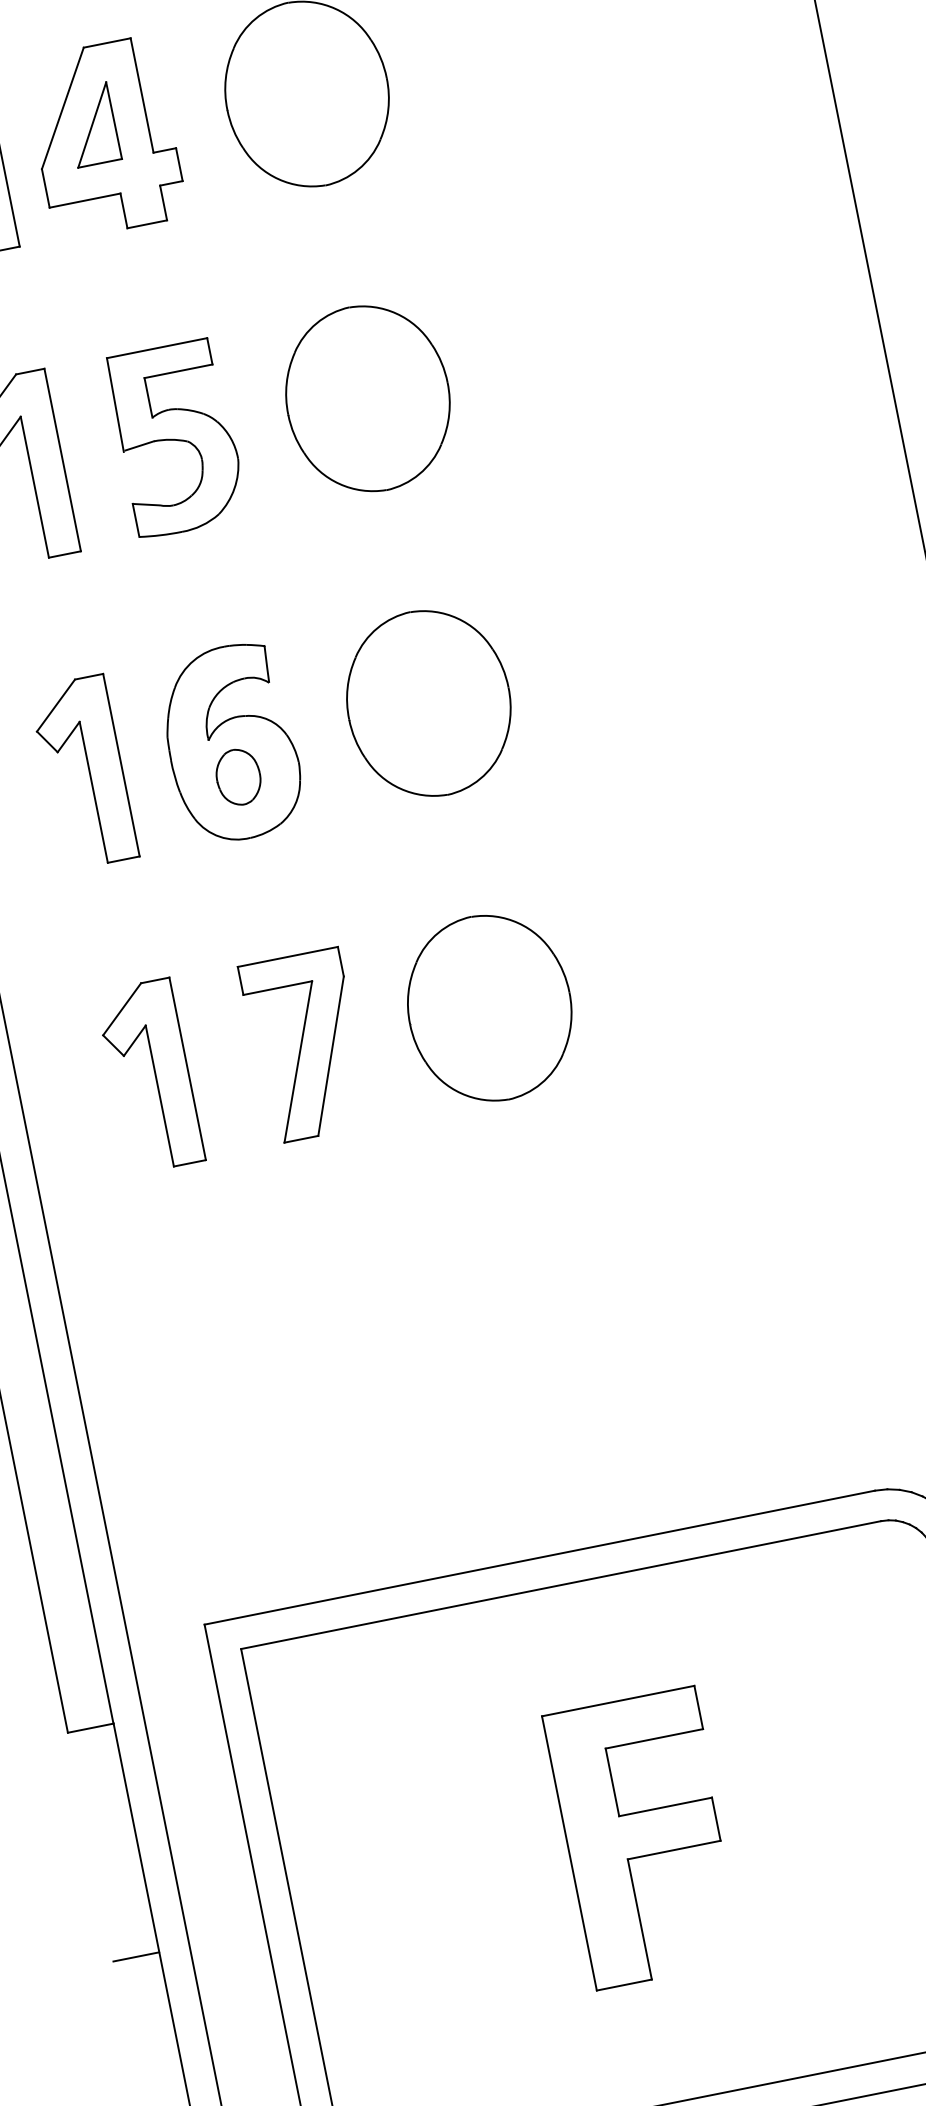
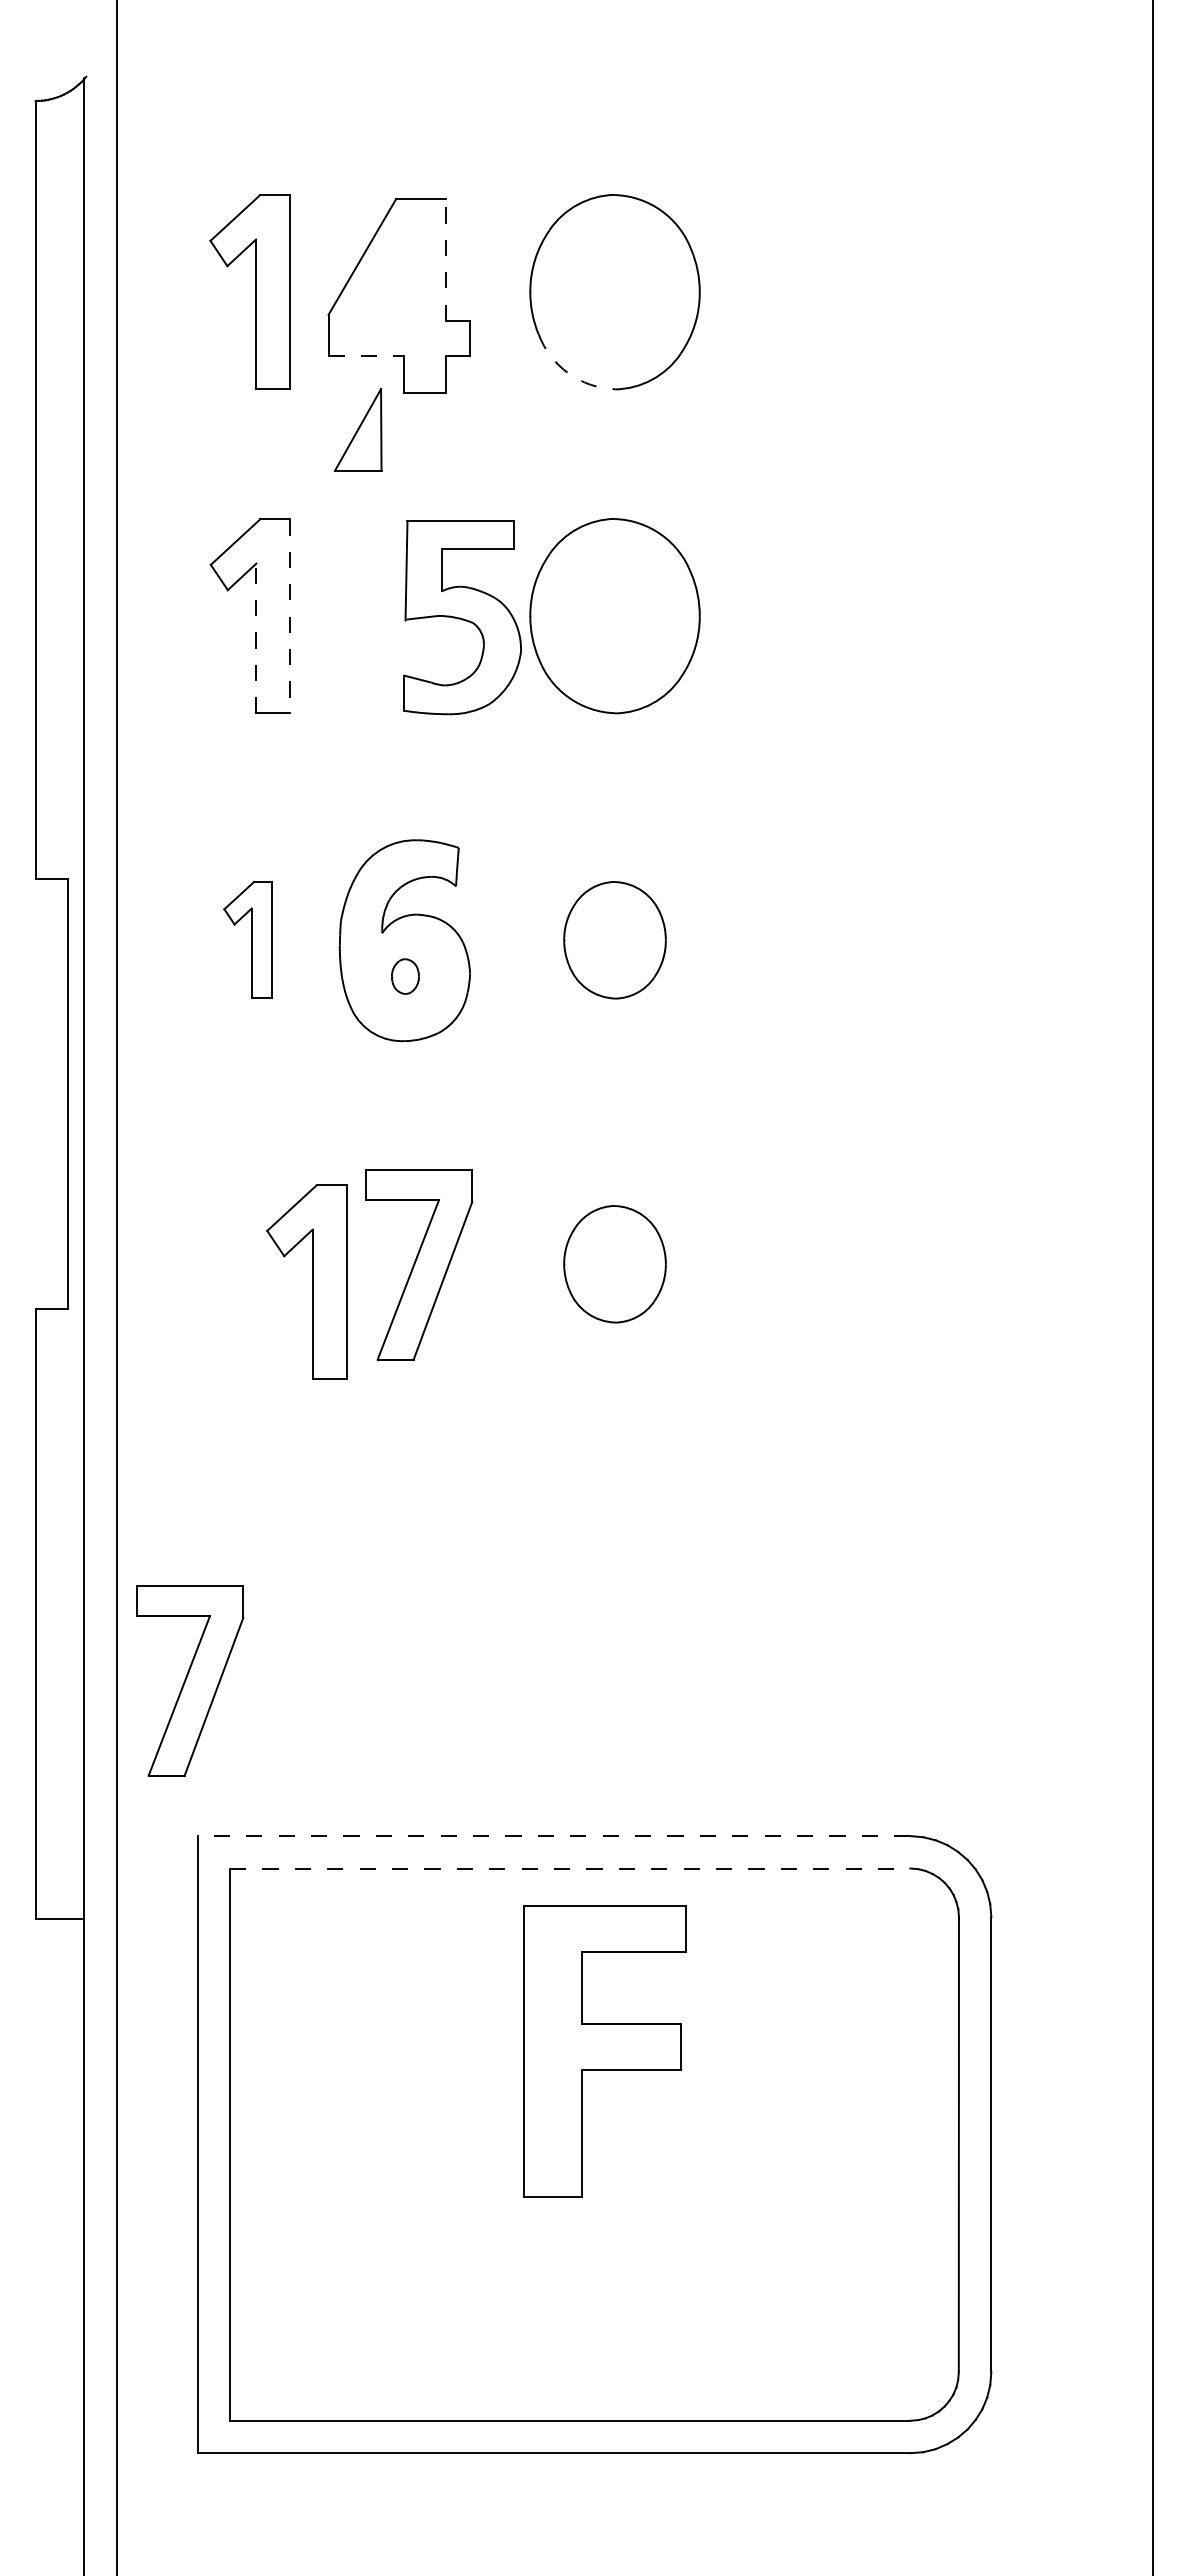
line: (142, 95) -> (446, 259), solid -> dashed
part: (92, 124) -> (358, 429), moved
arc: (278, 179) -> (568, 373), solid -> dashed
line: (85, 200) -> (366, 355), solid -> dashed
part: (176, 438) -> (462, 617), moved
line: (62, 460) -> (290, 616), solid -> dashed
line: (34, 487) -> (256, 638), solid -> dashed
part: (428, 703) -> (614, 940), size x0.6
part: (83, 771) -> (247, 939), size x0.6
part: (238, 777) -> (405, 976), size x0.6
part: (489, 1008) -> (614, 1264), size x0.6
part: (149, 1075) -> (306, 1281), moved
part: (168, 1479) -> (190, 1680), added
line: (539, 1558) -> (553, 1836), solid -> dashed
line: (561, 1585) -> (570, 1868), solid -> dashed
part: (645, 1838) -> (604, 2051), moved
line: (135, 1956) -> (59, 2161), removed

